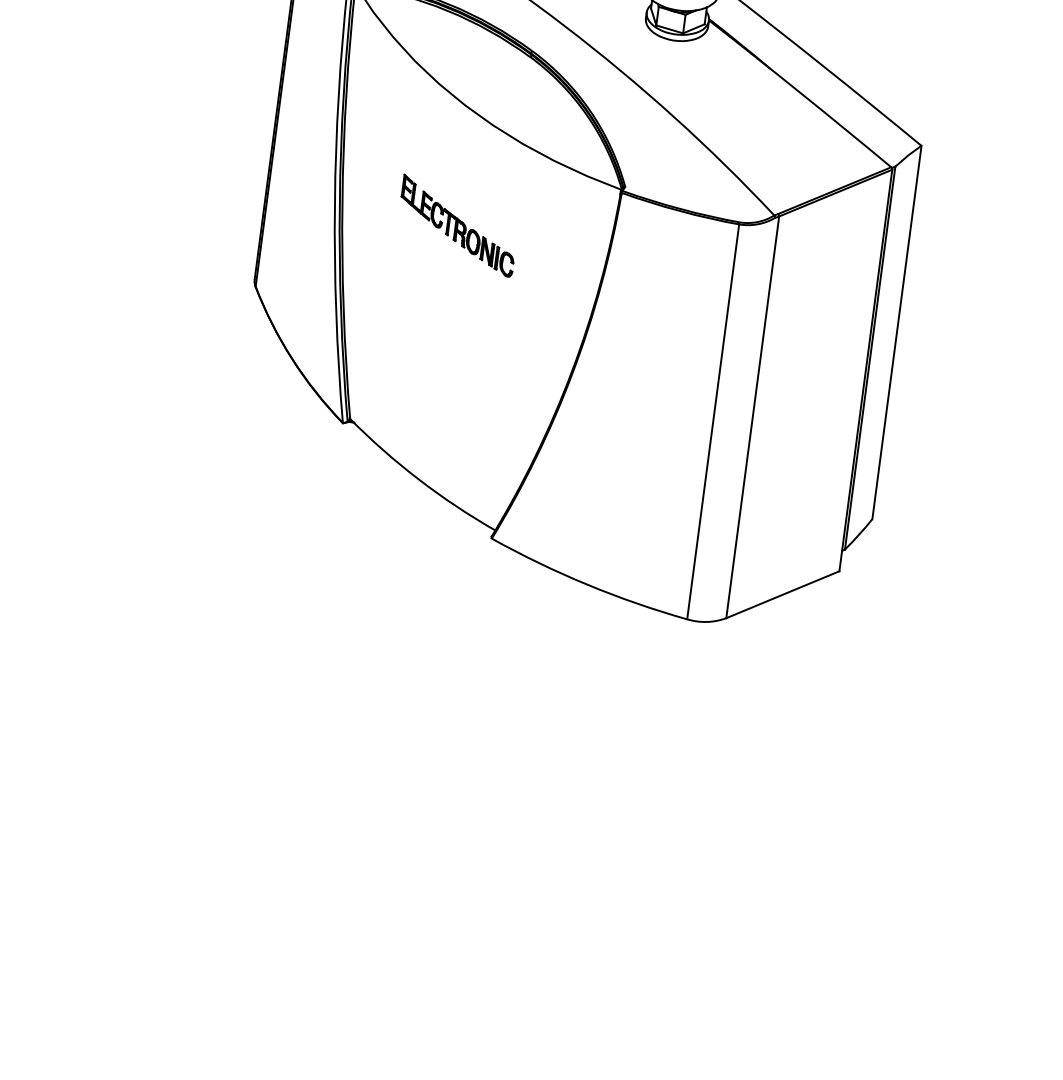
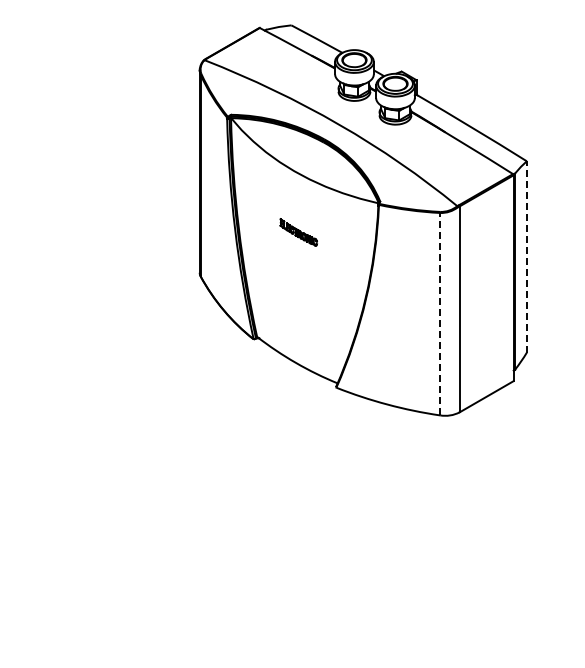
part: (457, 226) -> (298, 232), size x0.6
line: (896, 331) -> (526, 256), solid -> dashed
line: (713, 420) -> (440, 313), solid -> dashed

